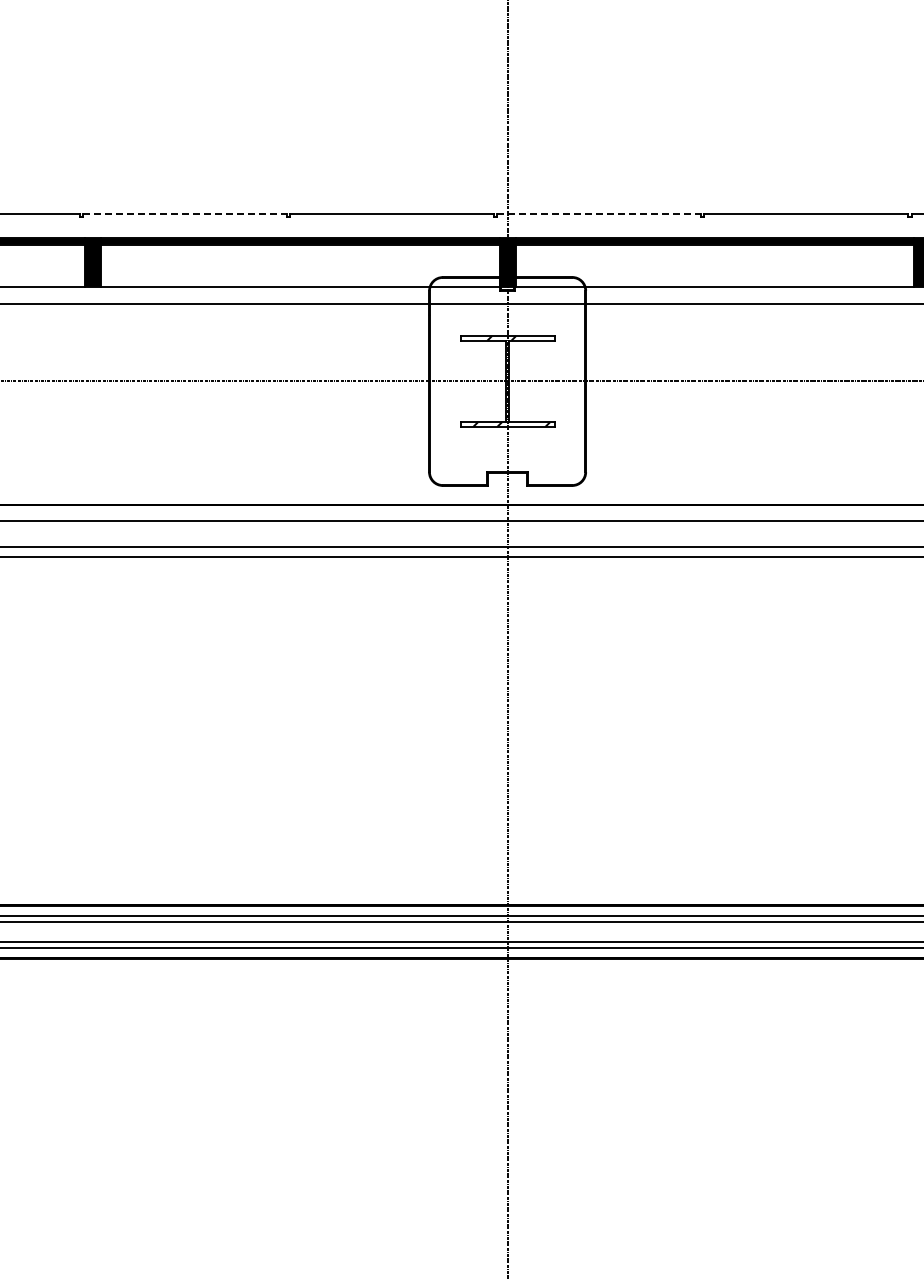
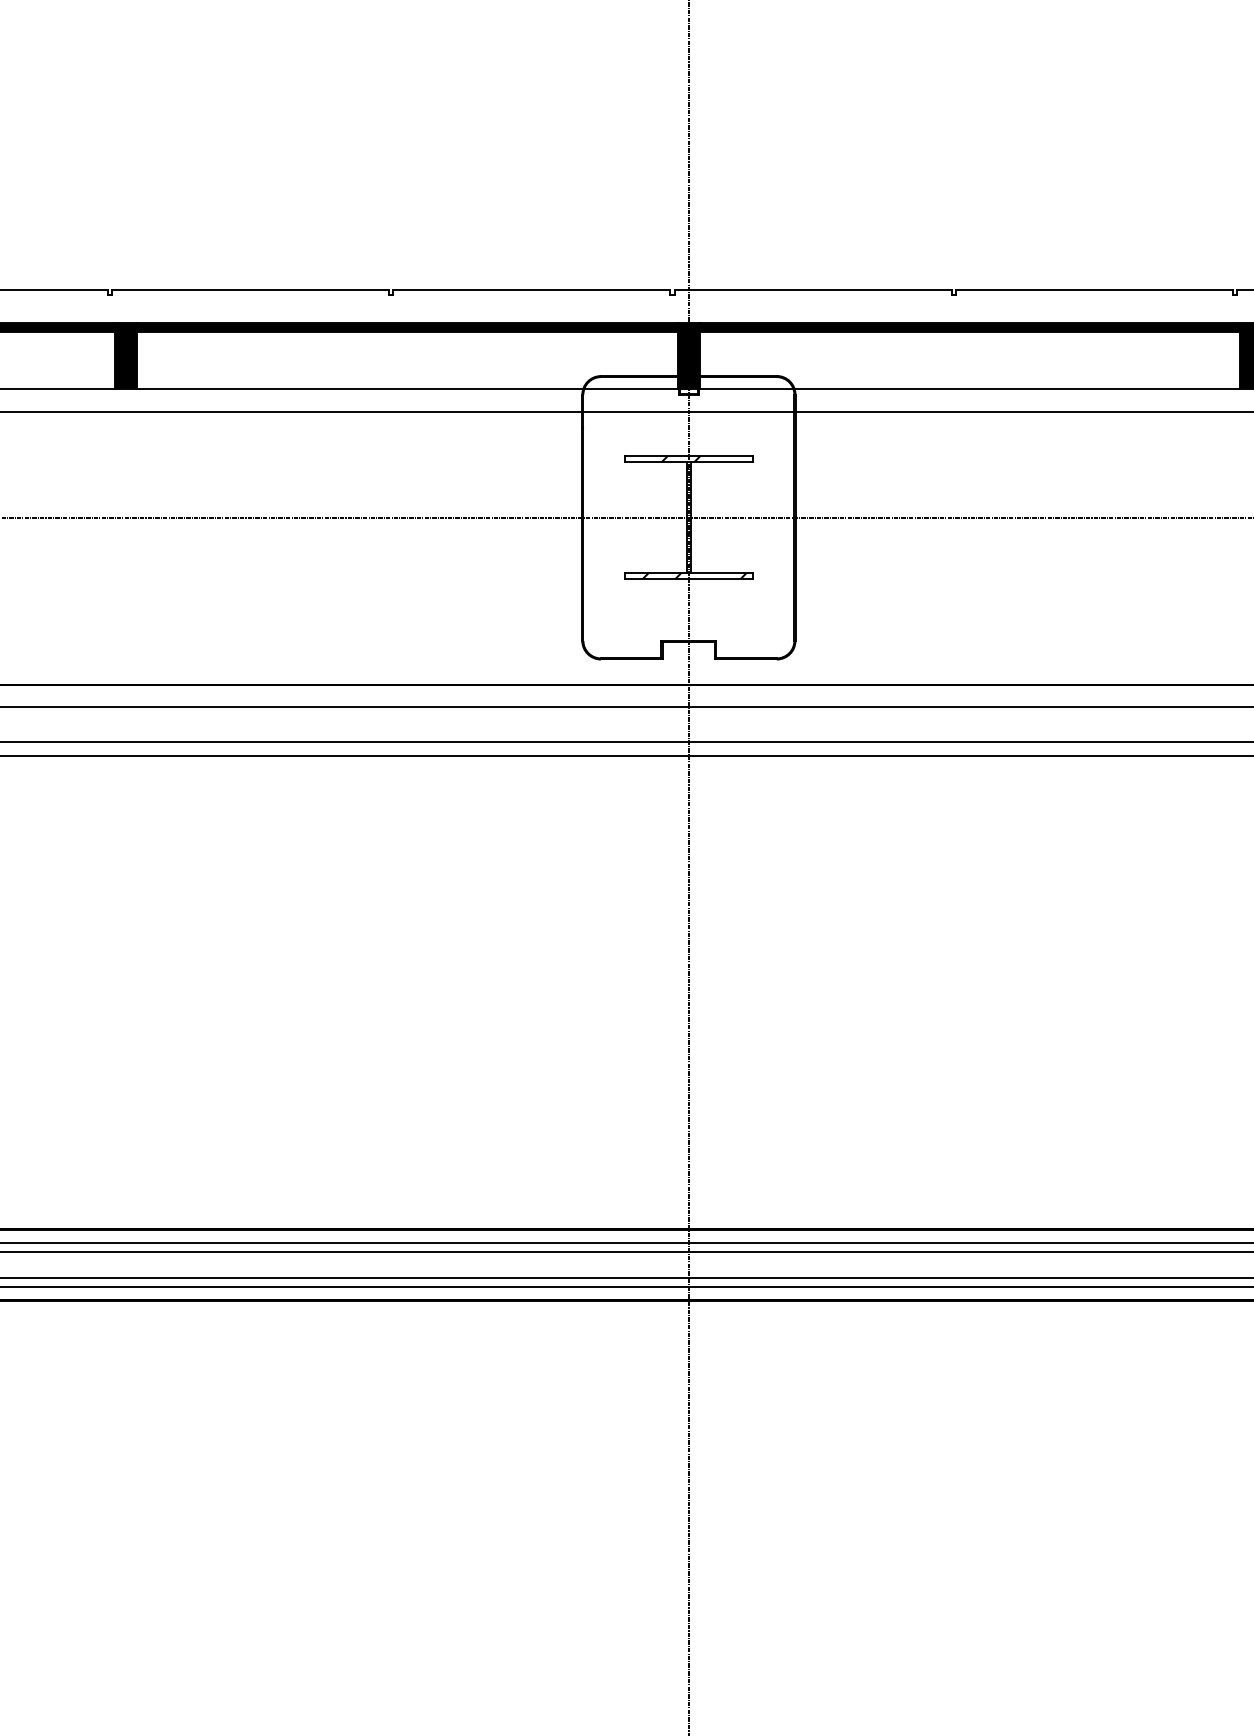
line: (184, 213) -> (250, 289), dashed -> solid
line: (599, 213) -> (813, 289), dashed -> solid

